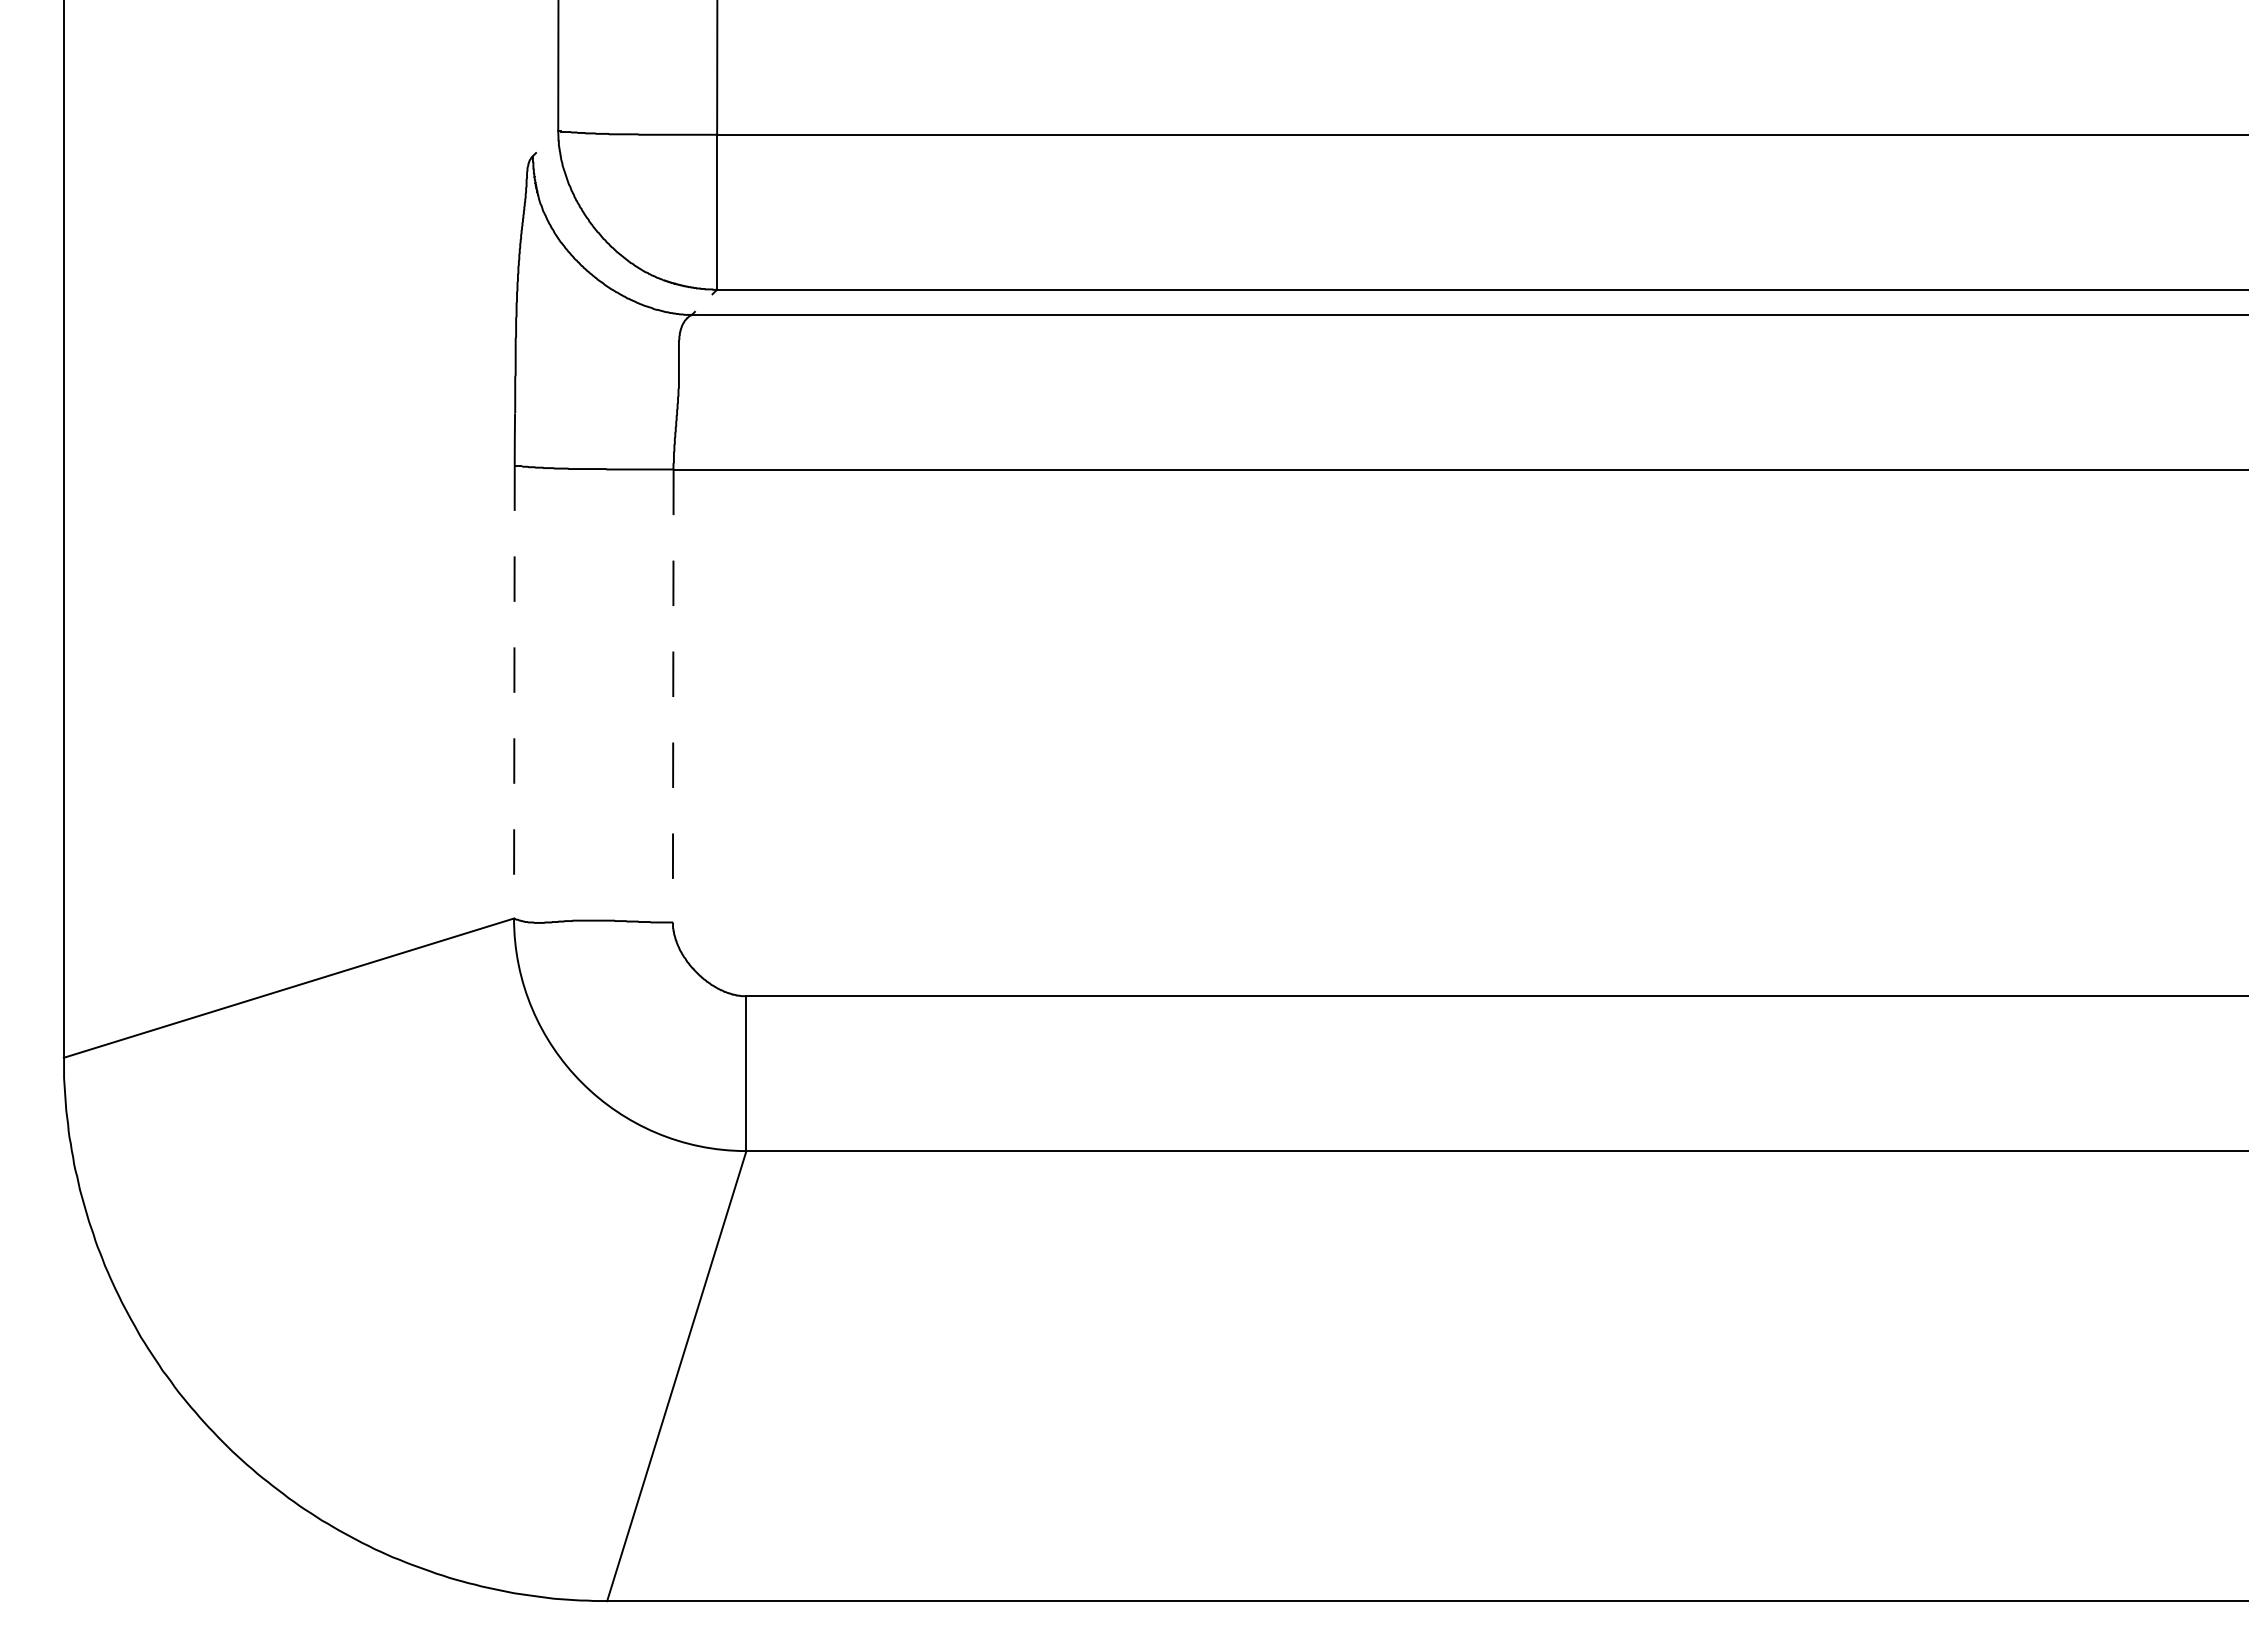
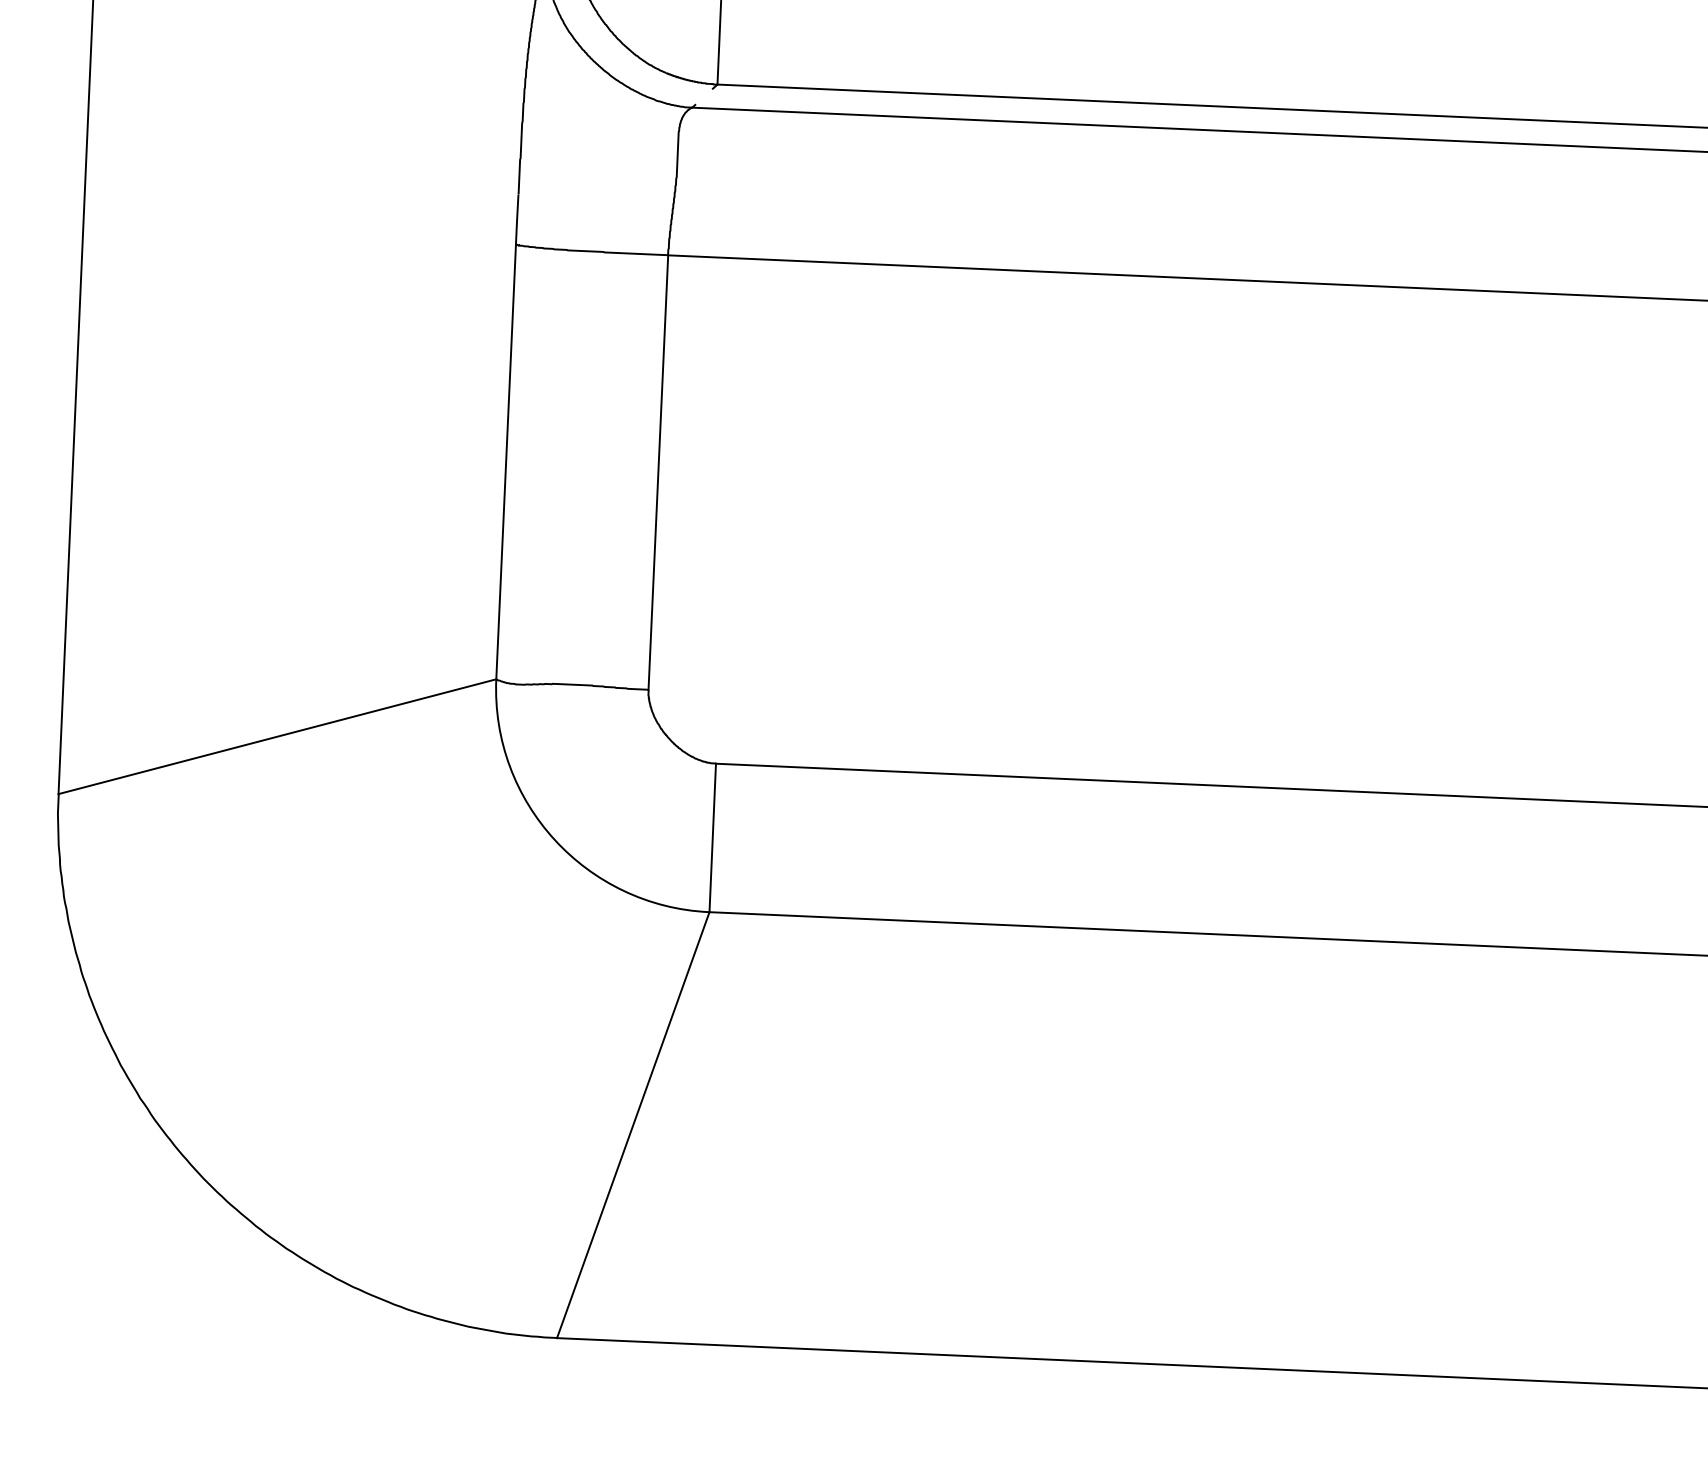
line: (514, 691) -> (506, 461), dashed -> solid
line: (673, 696) -> (658, 472), dashed -> solid

